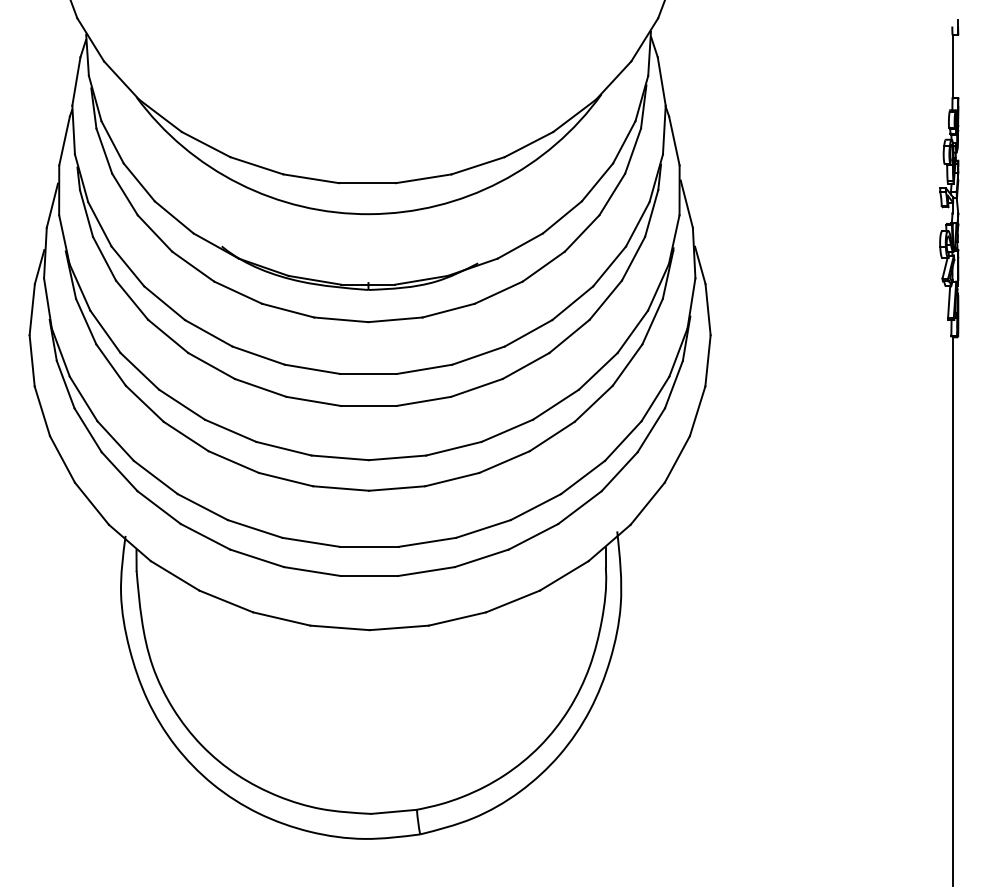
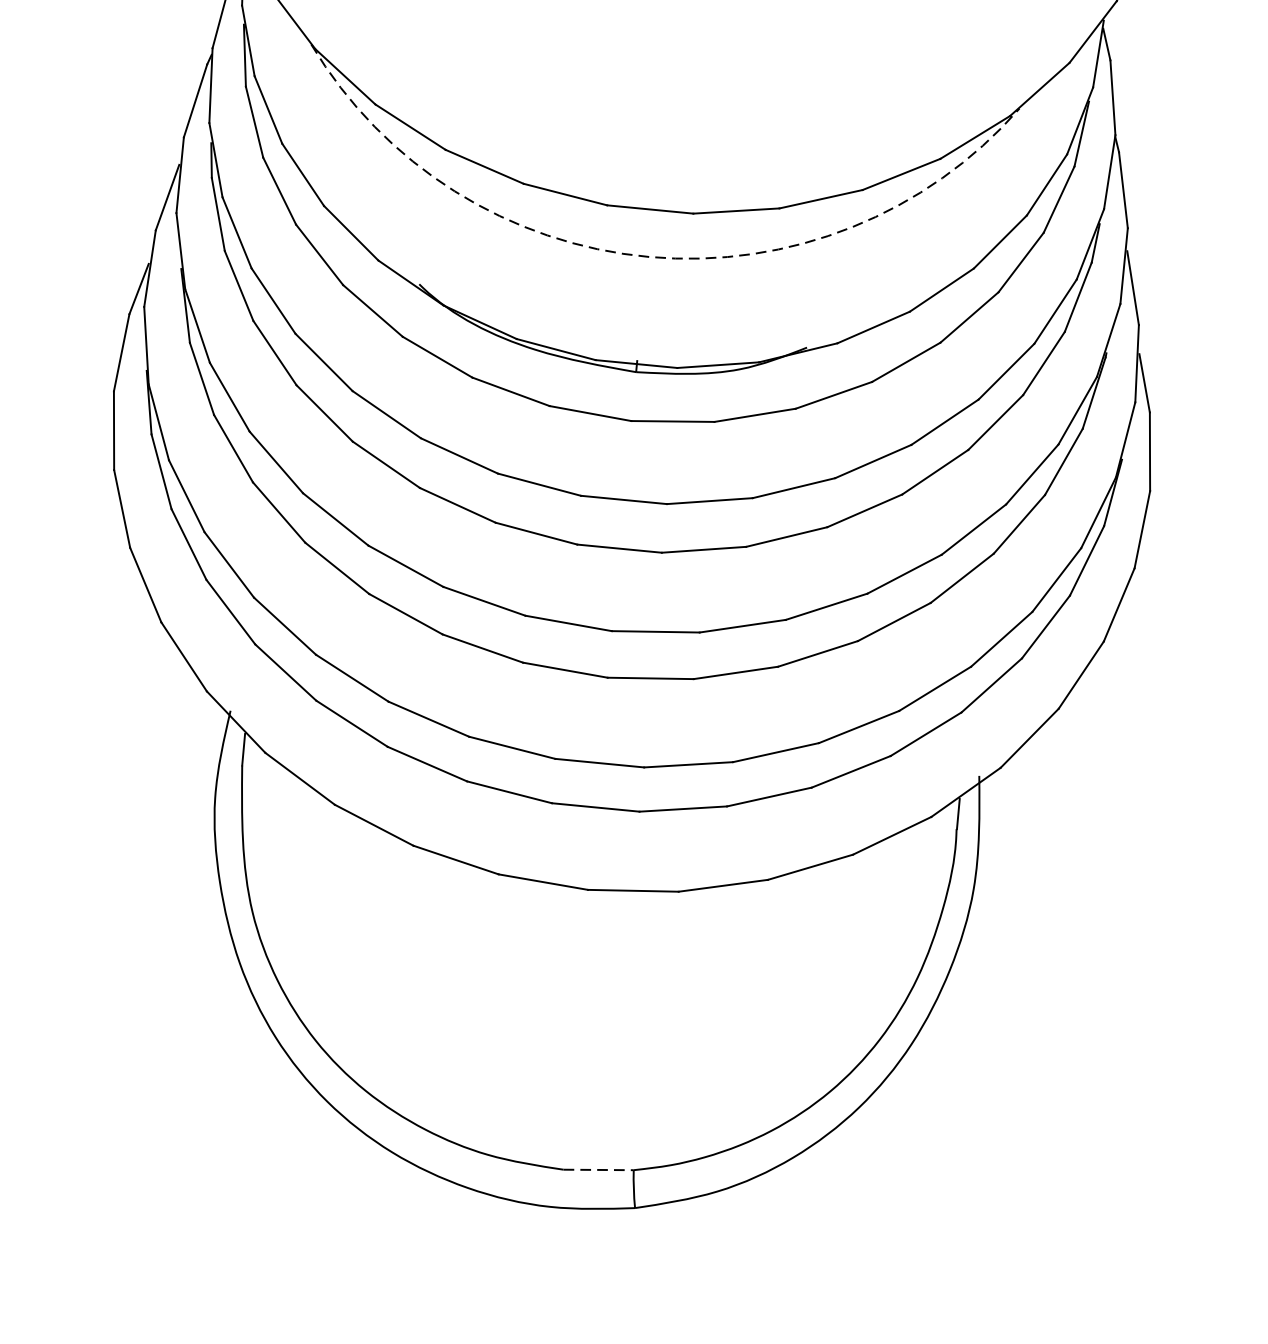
arc: (369, 214) -> (648, 257), solid -> dashed
line: (394, 811) -> (599, 1169), solid -> dashed

